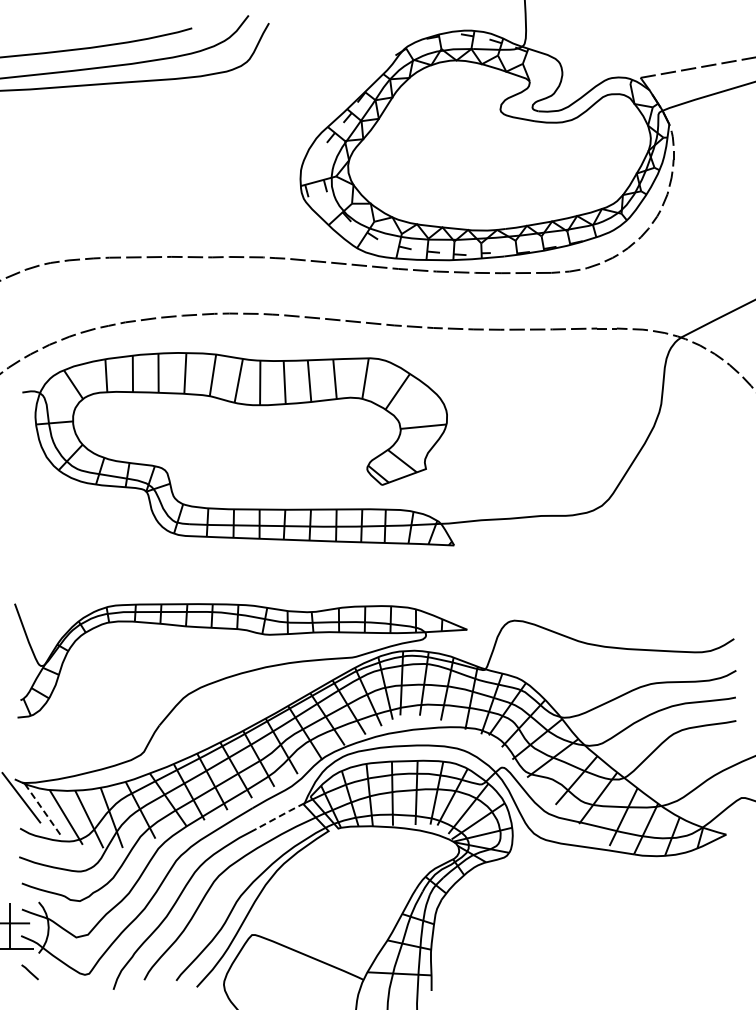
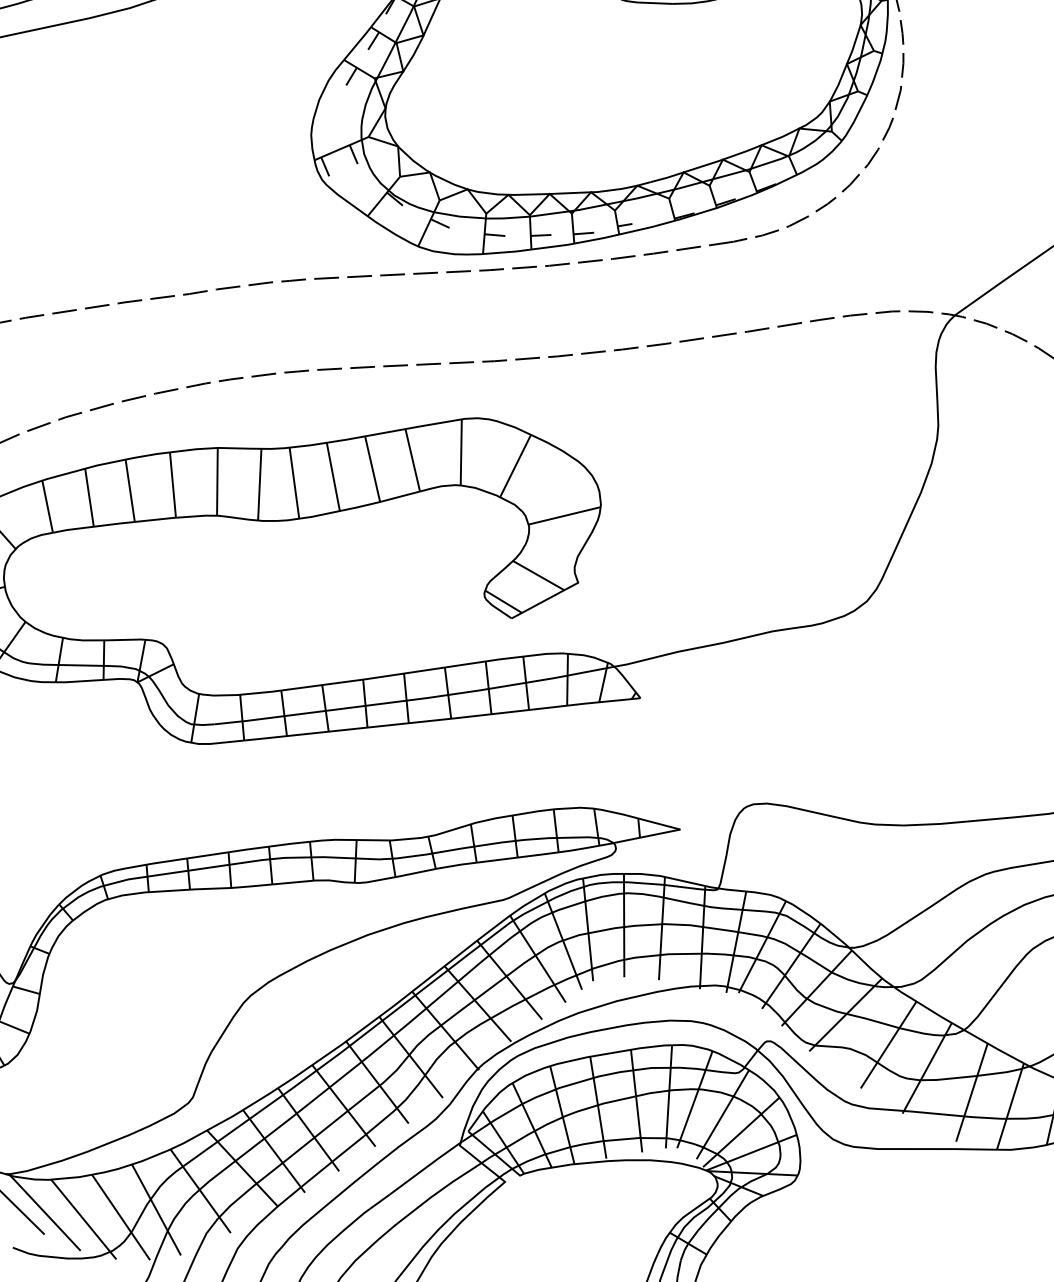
line: (43, 810) -> (46, 1213), dashed -> solid
line: (280, 815) -> (424, 1167), dashed -> solid

